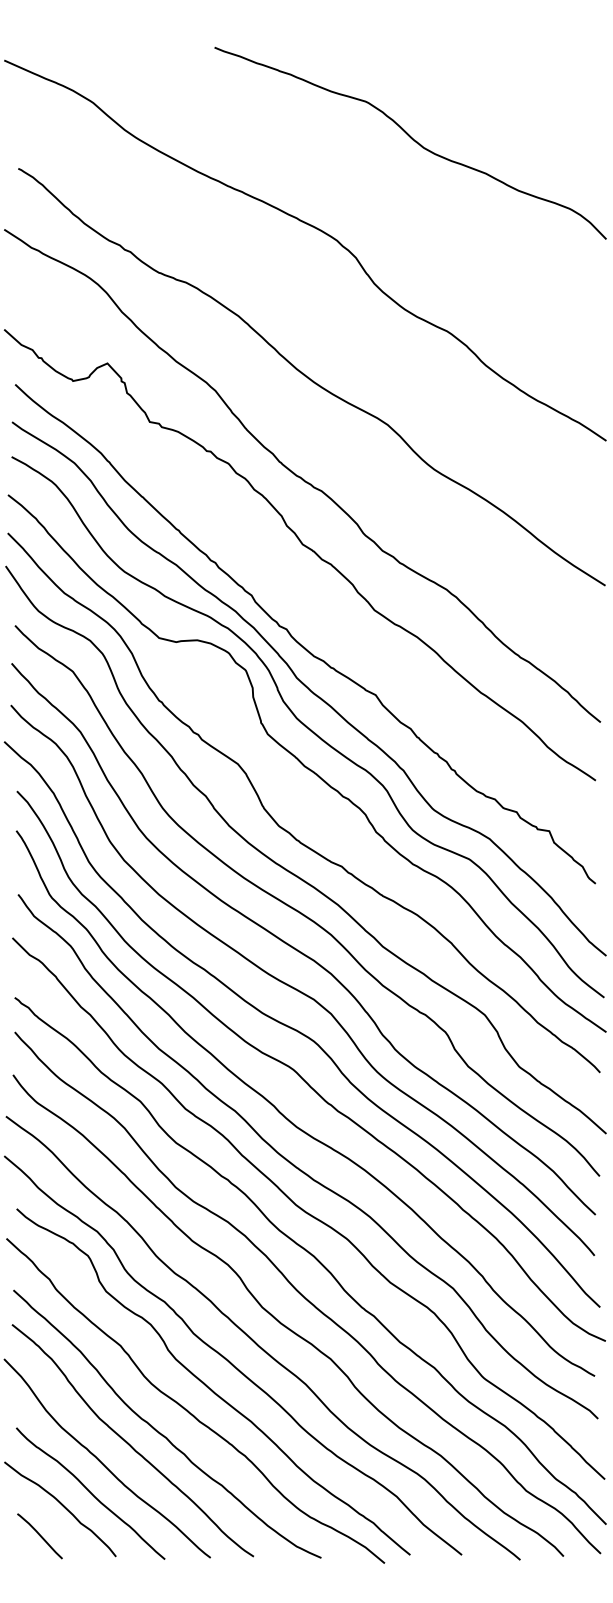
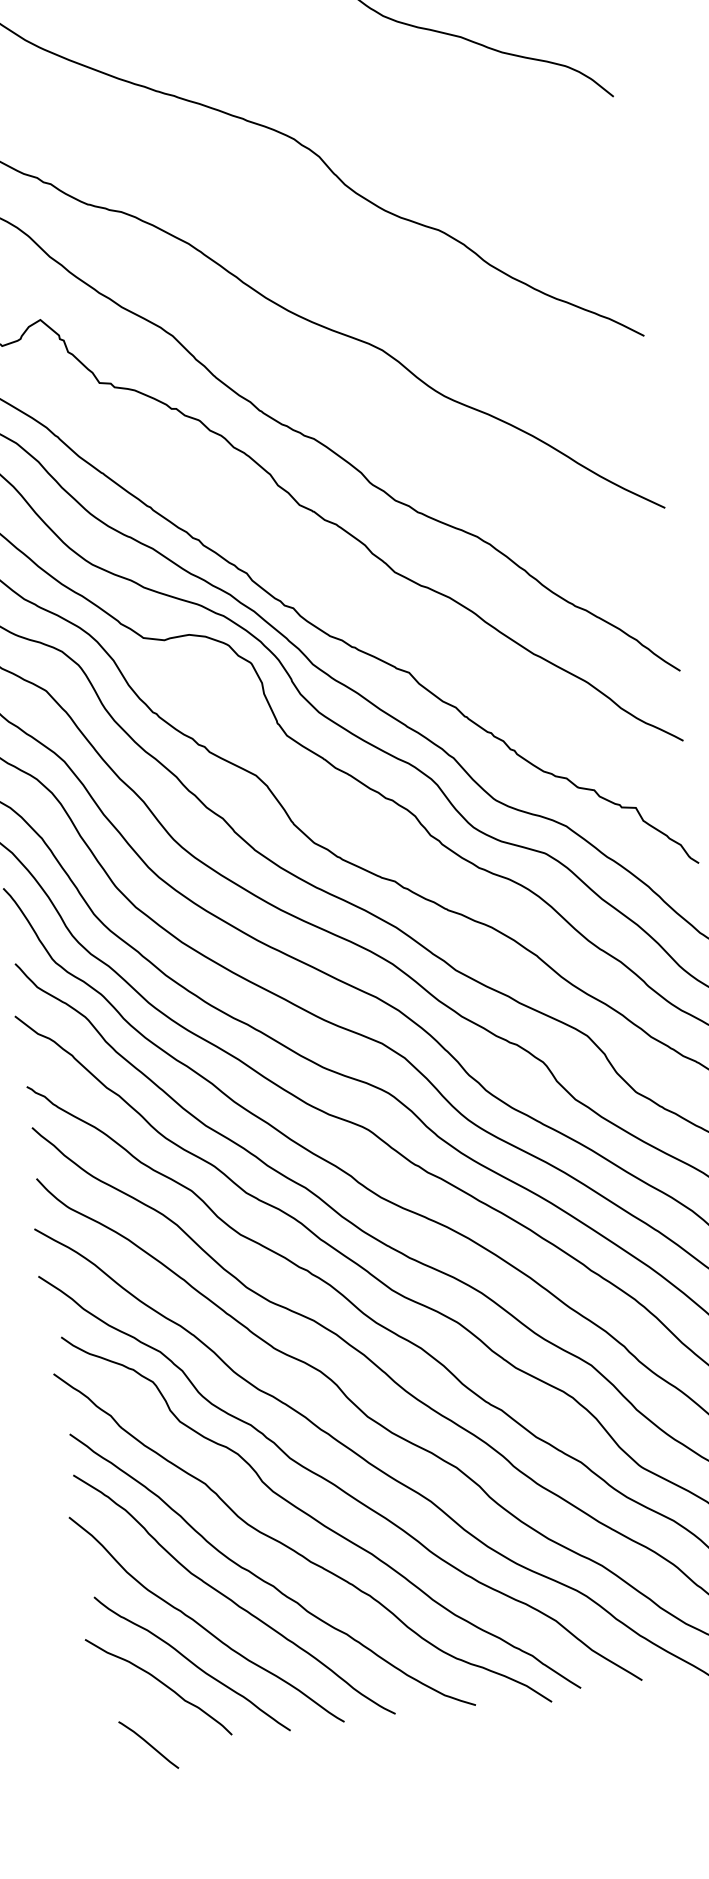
curve: (39, 1536) -> (148, 1745), moved

